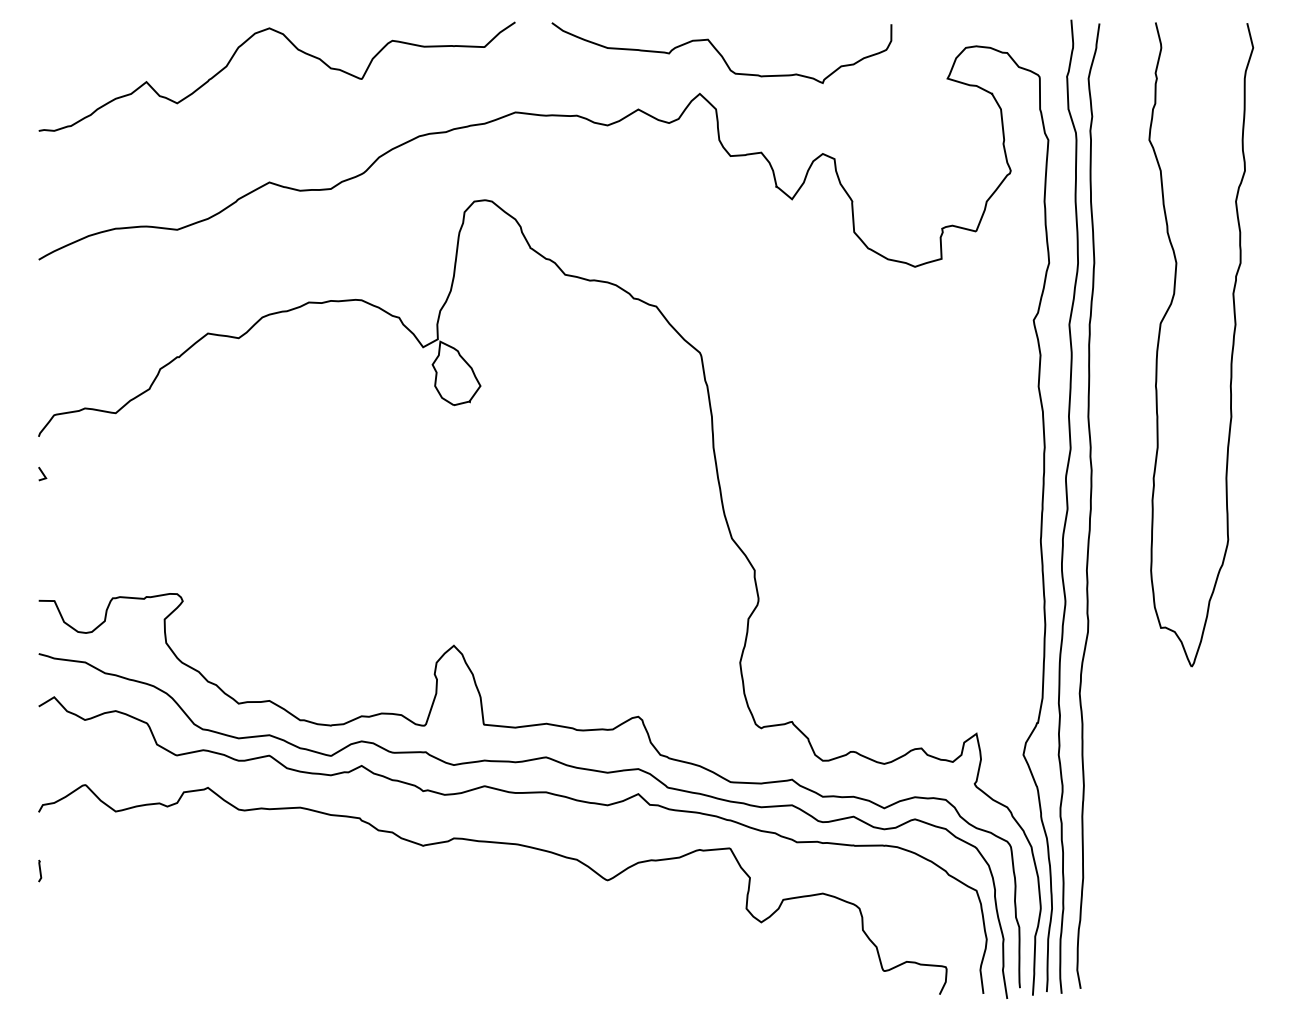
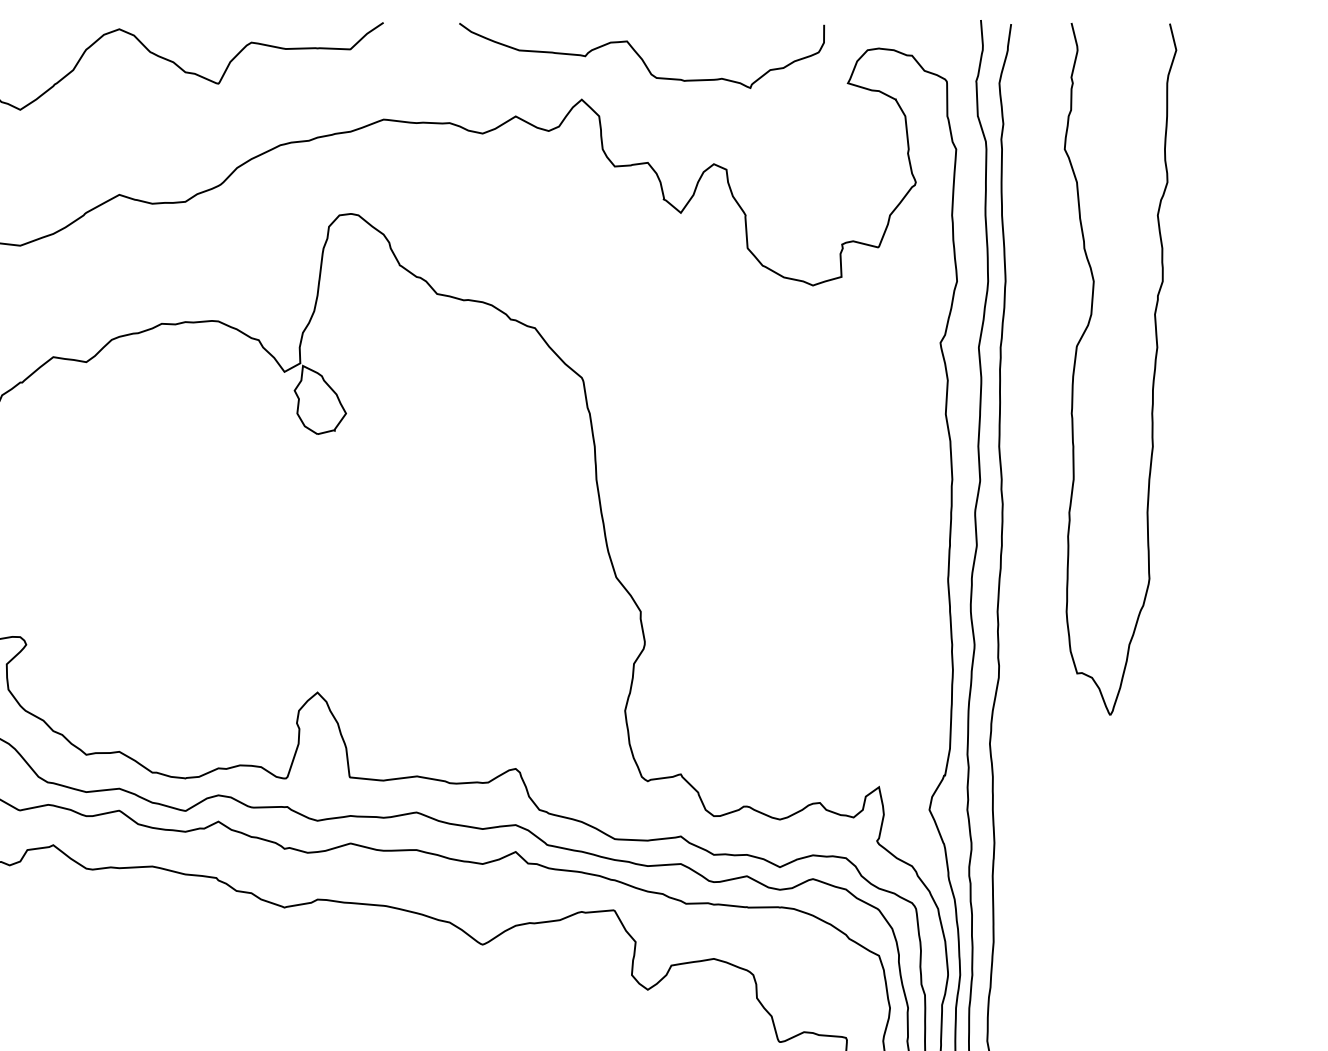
curve: (720, 53) -> (640, 56), moved

